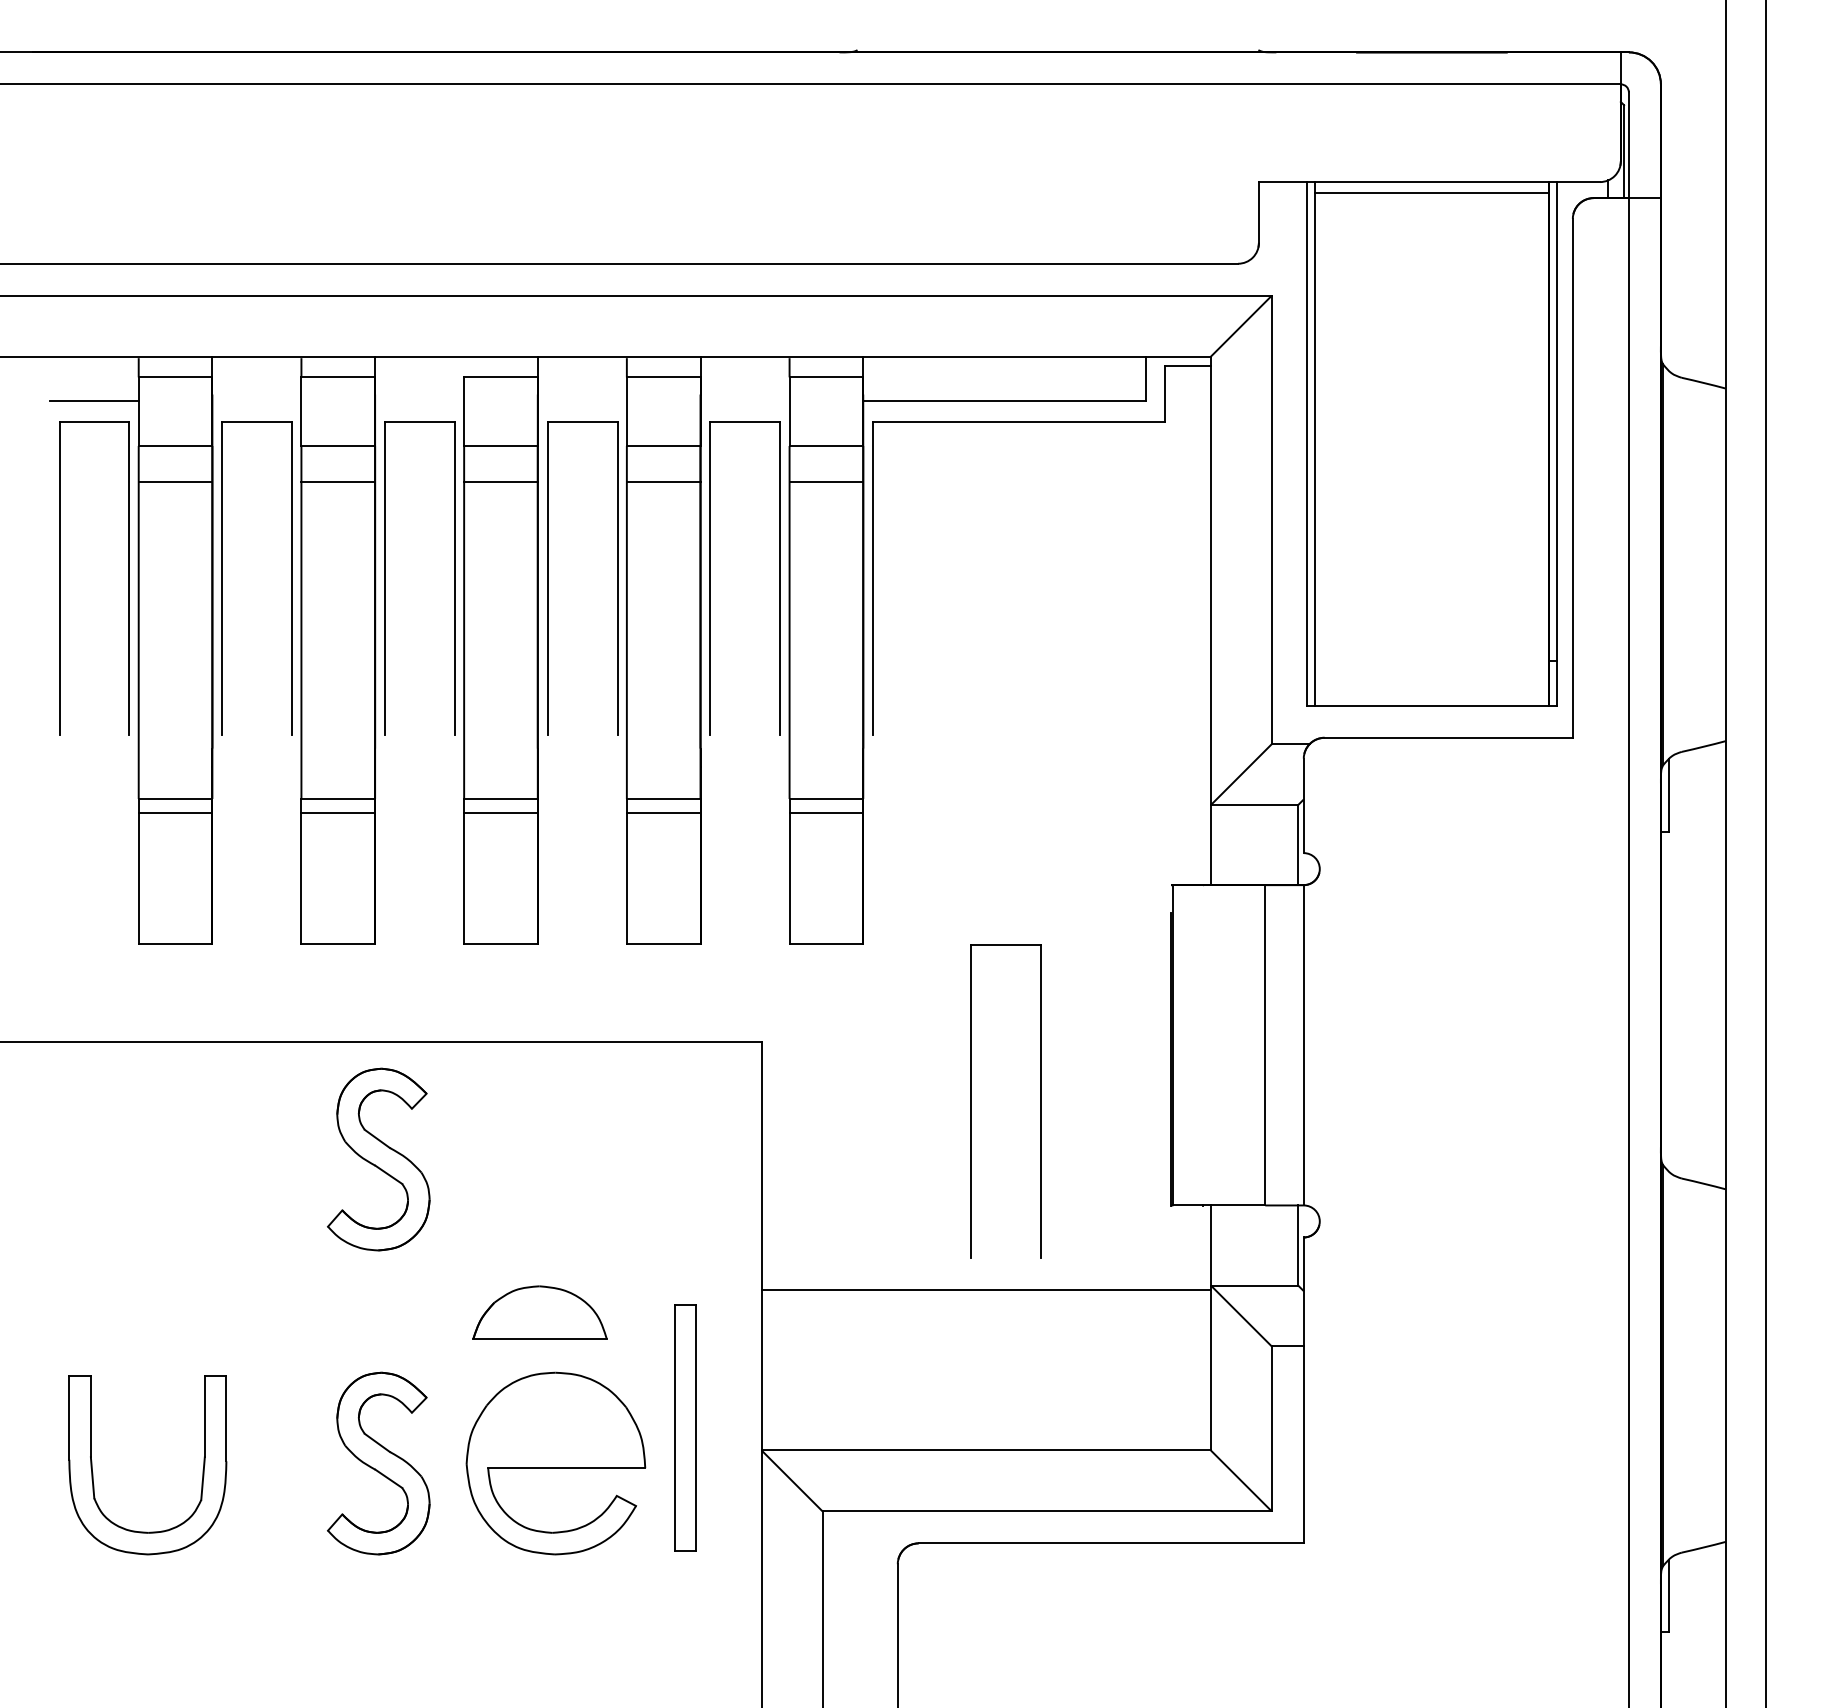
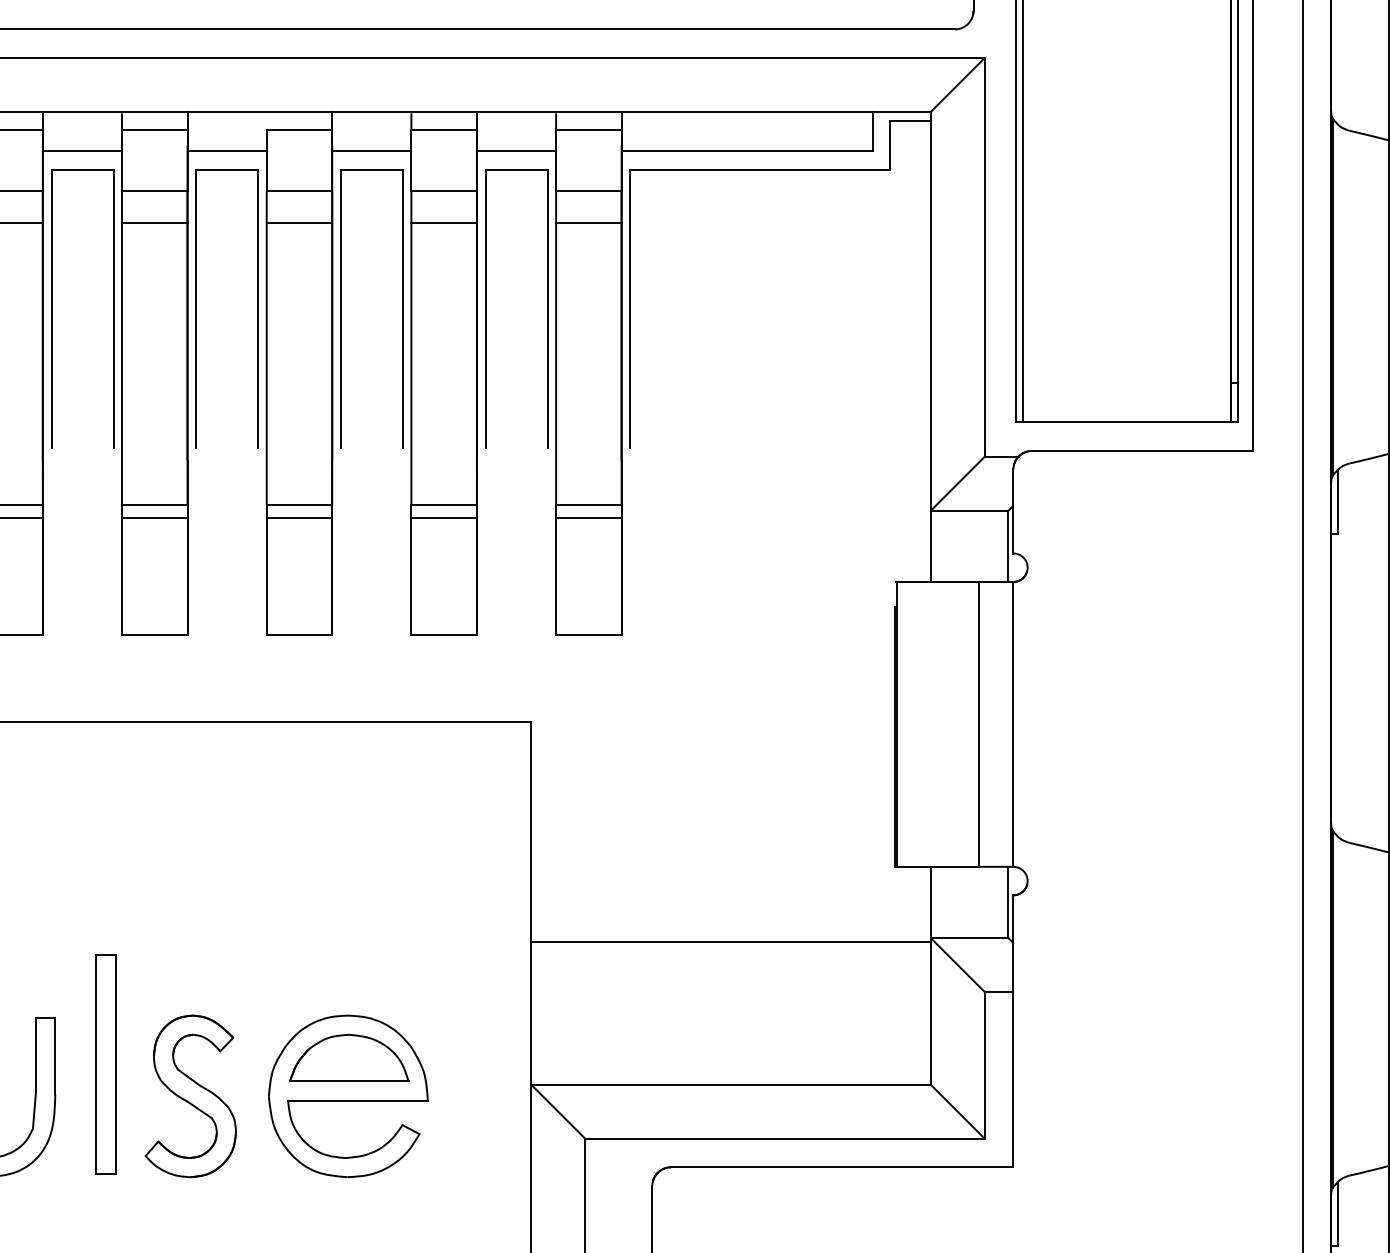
line: (256, 400) -> (82, 150), added
line: (419, 400) -> (227, 150), added
line: (581, 400) -> (371, 150), added
line: (744, 400) -> (516, 150), added
part: (971, 1101) -> (717, 774), removed
part: (378, 1159) -> (190, 825), removed
part: (539, 1312) -> (348, 1058), moved
part: (685, 1427) -> (106, 1064), moved

